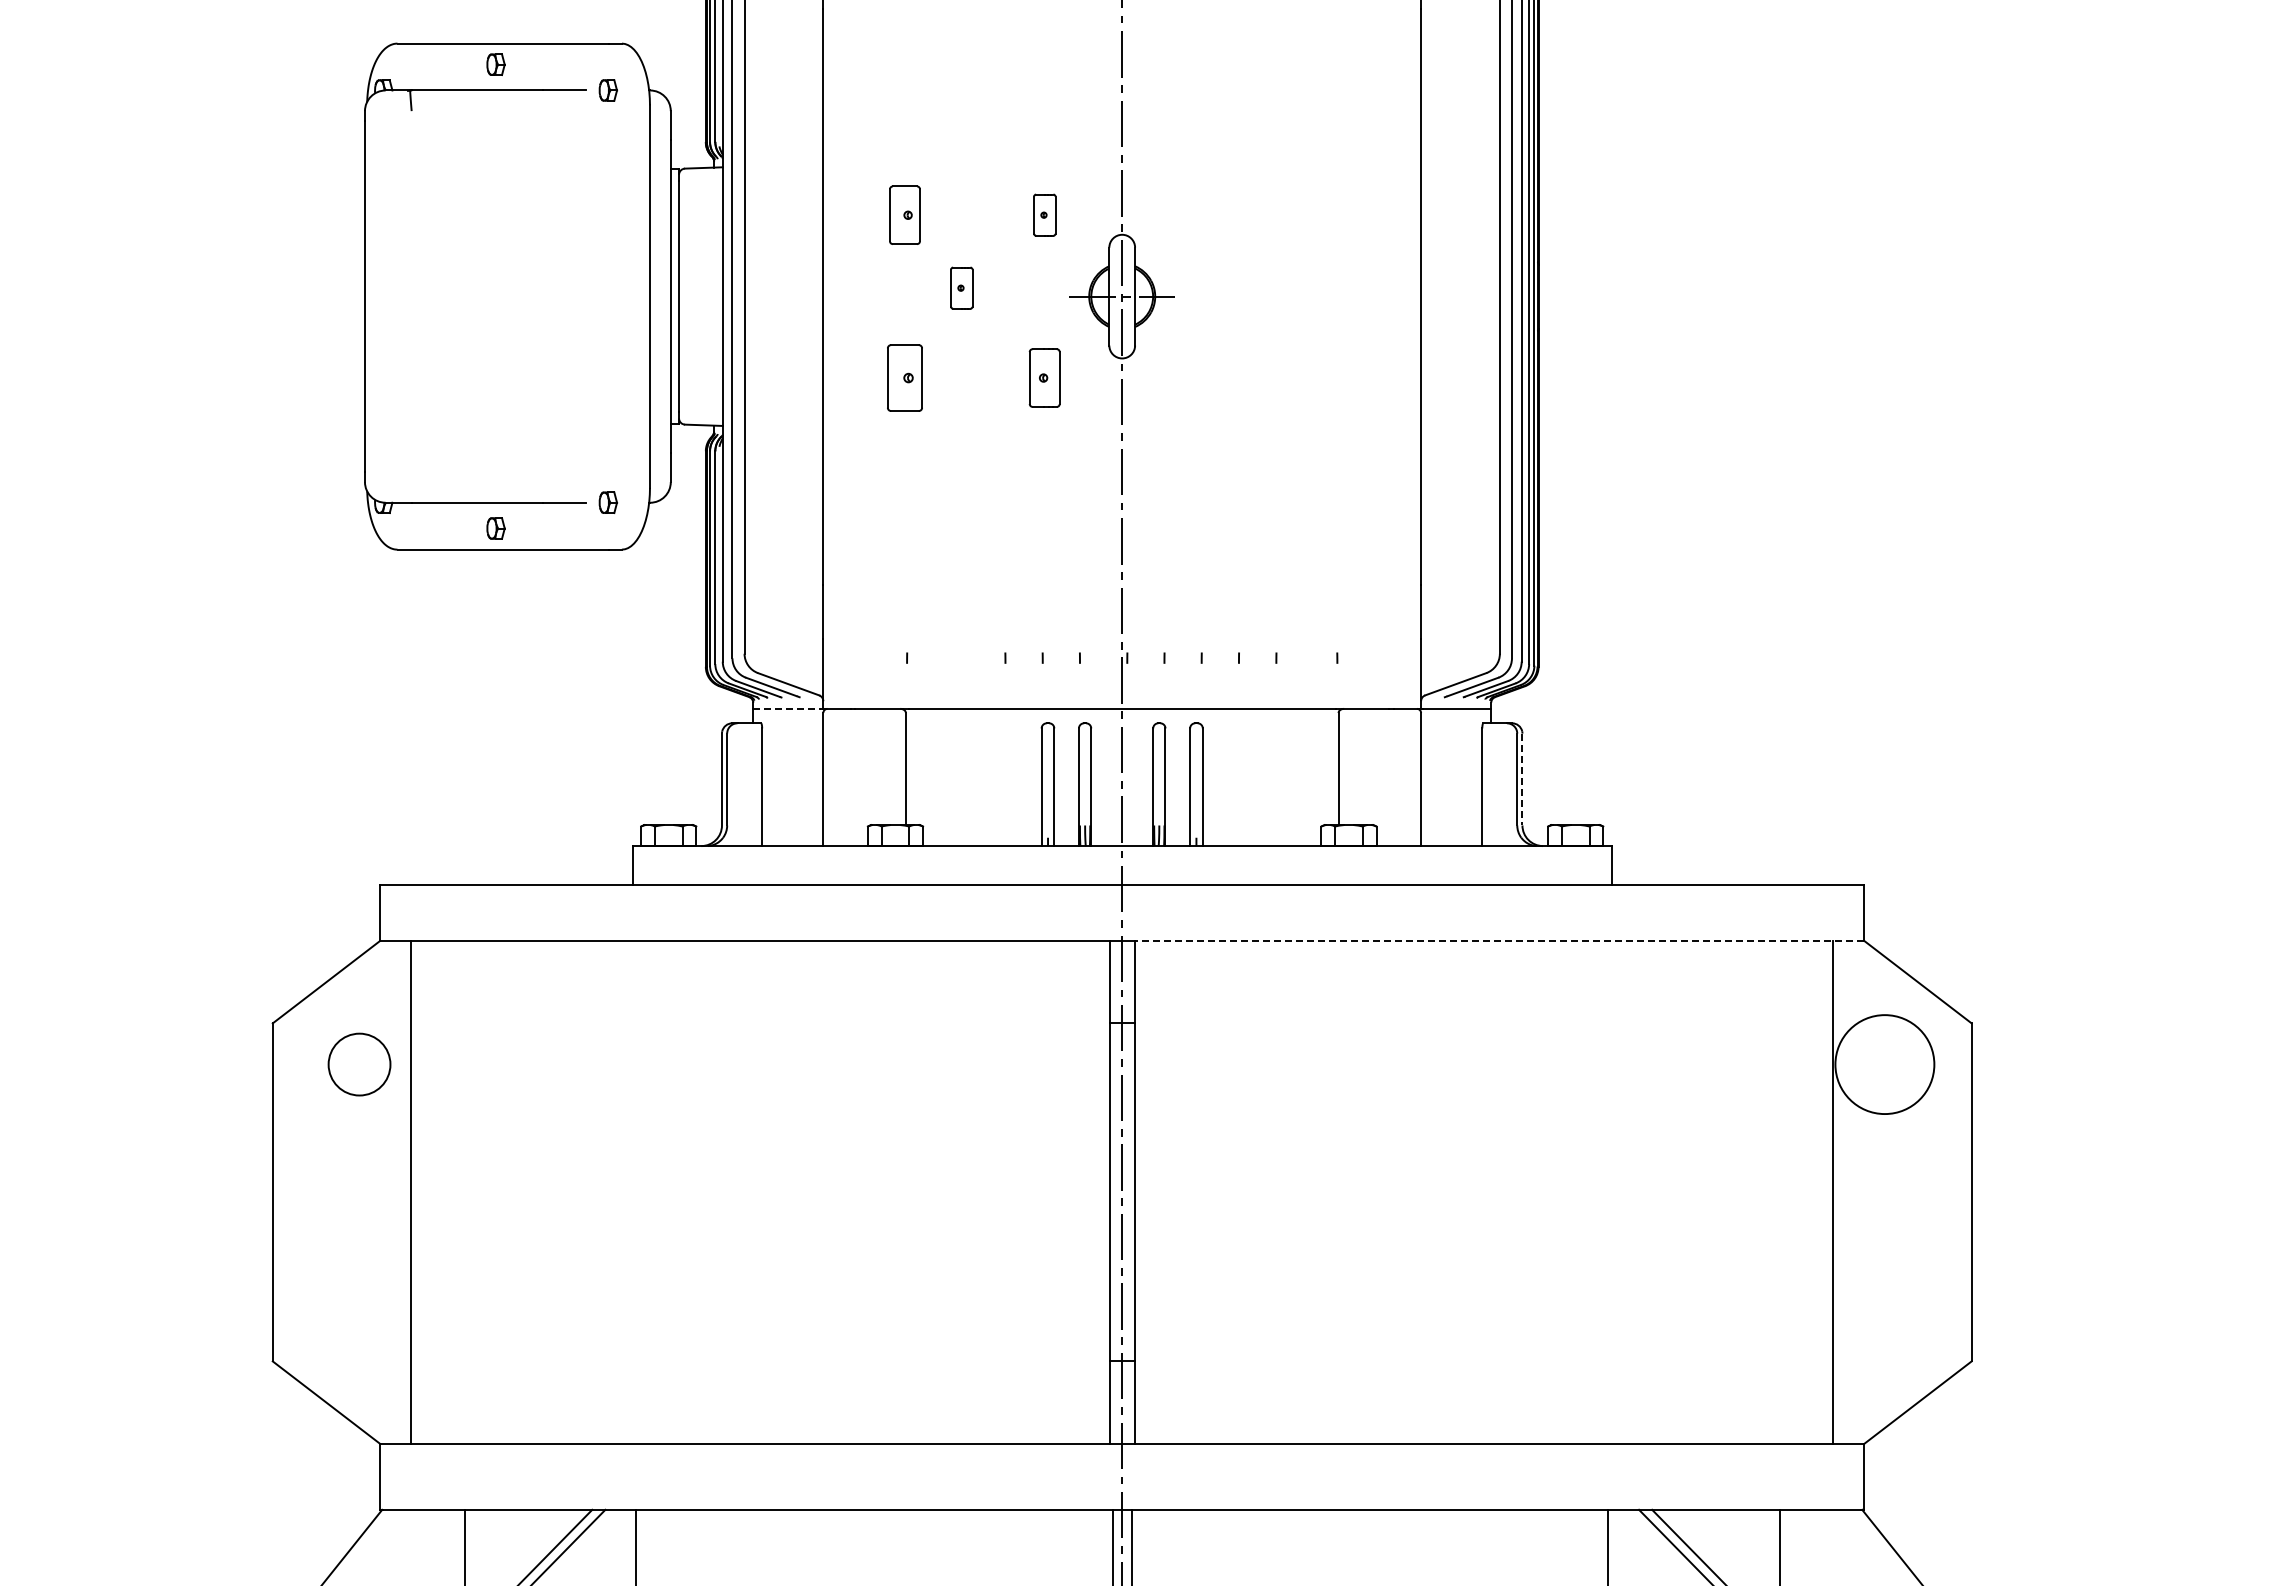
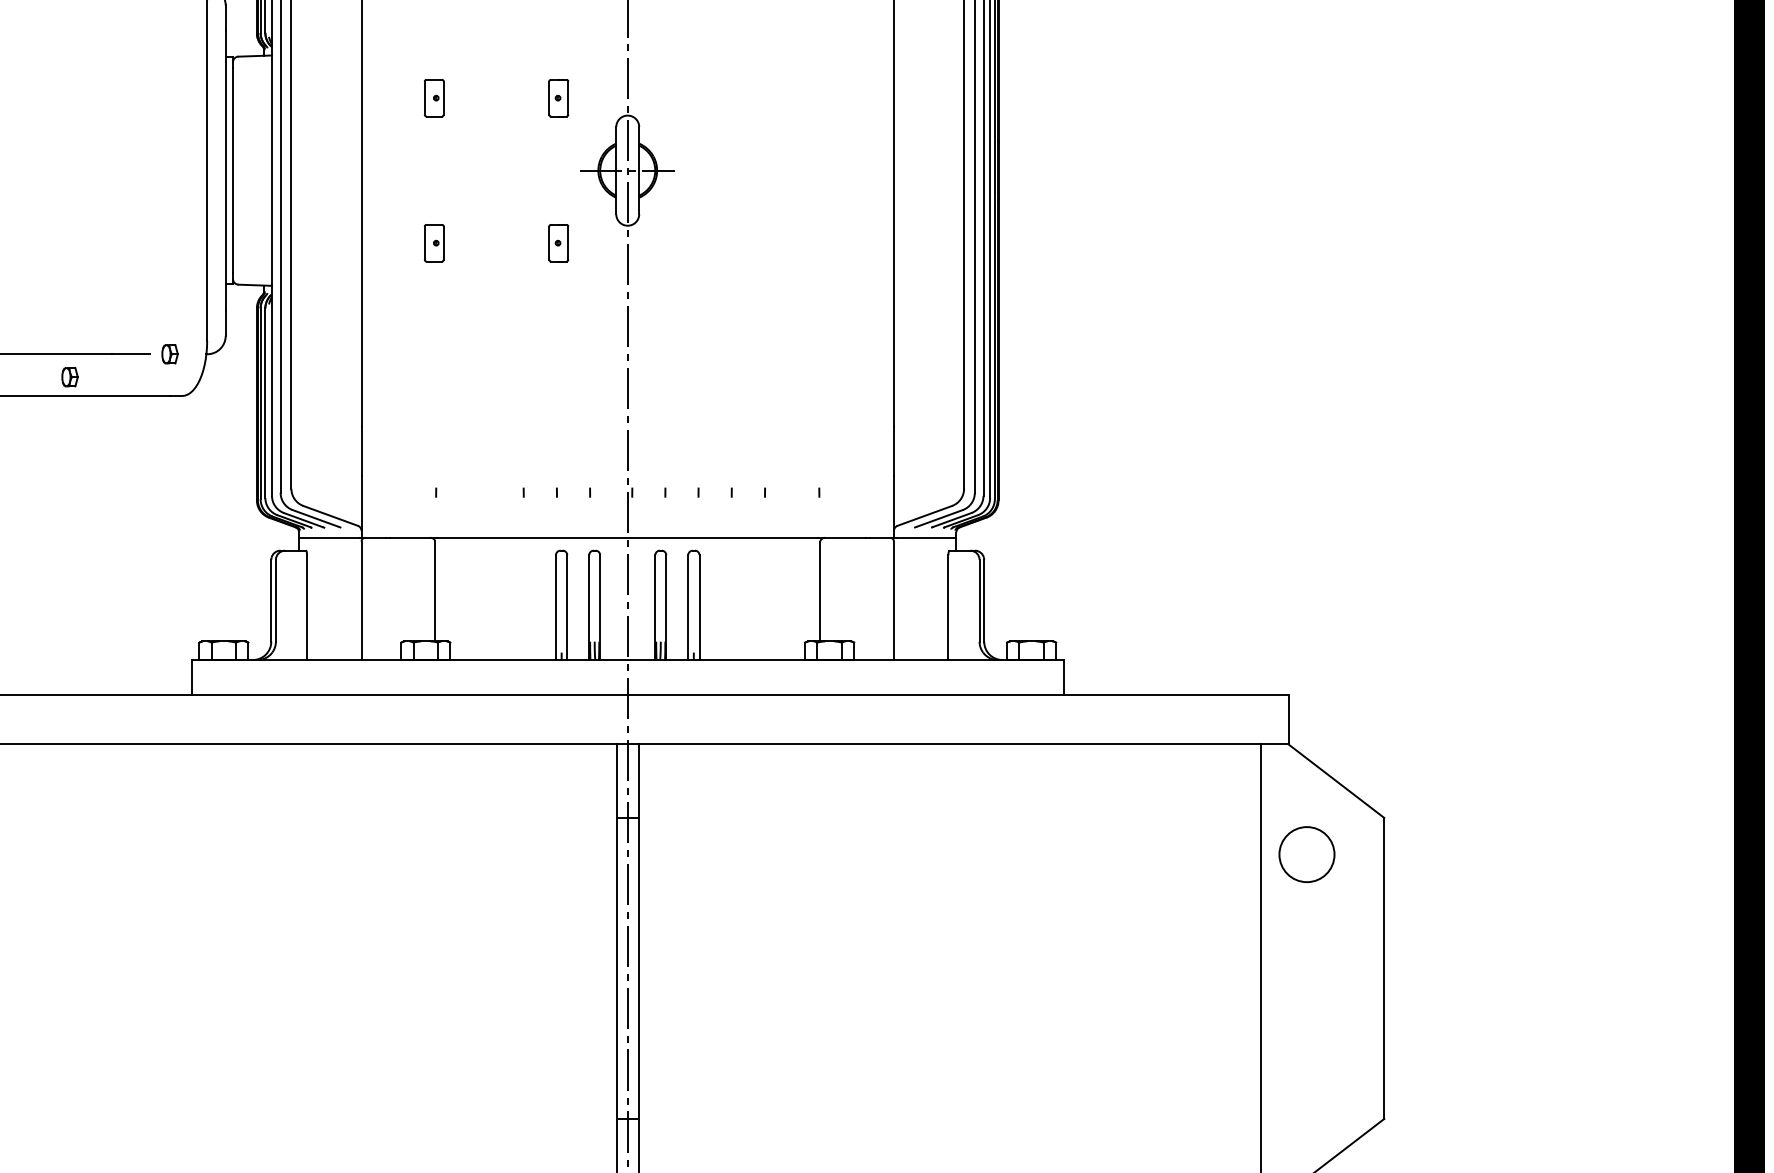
part: (904, 214) -> (433, 97), size x0.71
part: (961, 287) -> (484, 162), removed
part: (904, 377) -> (433, 242), size x0.62
part: (1044, 377) -> (558, 242), size x0.71
line: (787, 708) -> (329, 537), dashed -> solid
line: (1522, 779) -> (984, 600), dashed -> solid
line: (1499, 940) -> (963, 744), dashed -> solid
circle: (1884, 1064) -> (1306, 854), size x0.62

